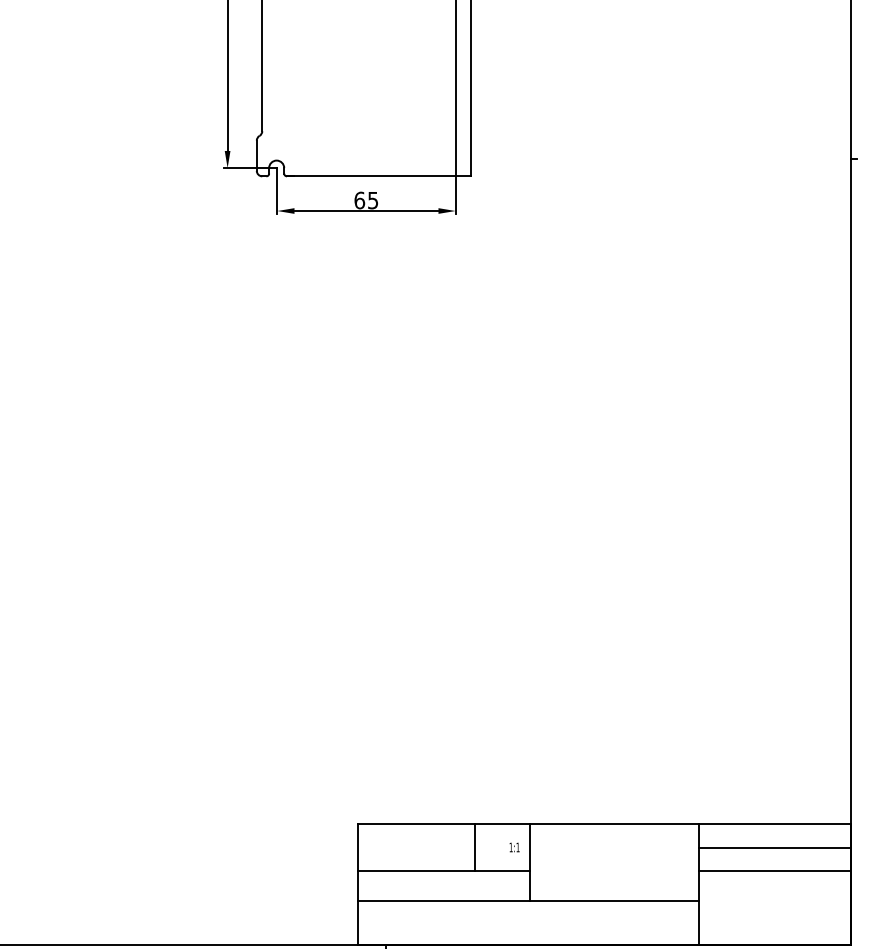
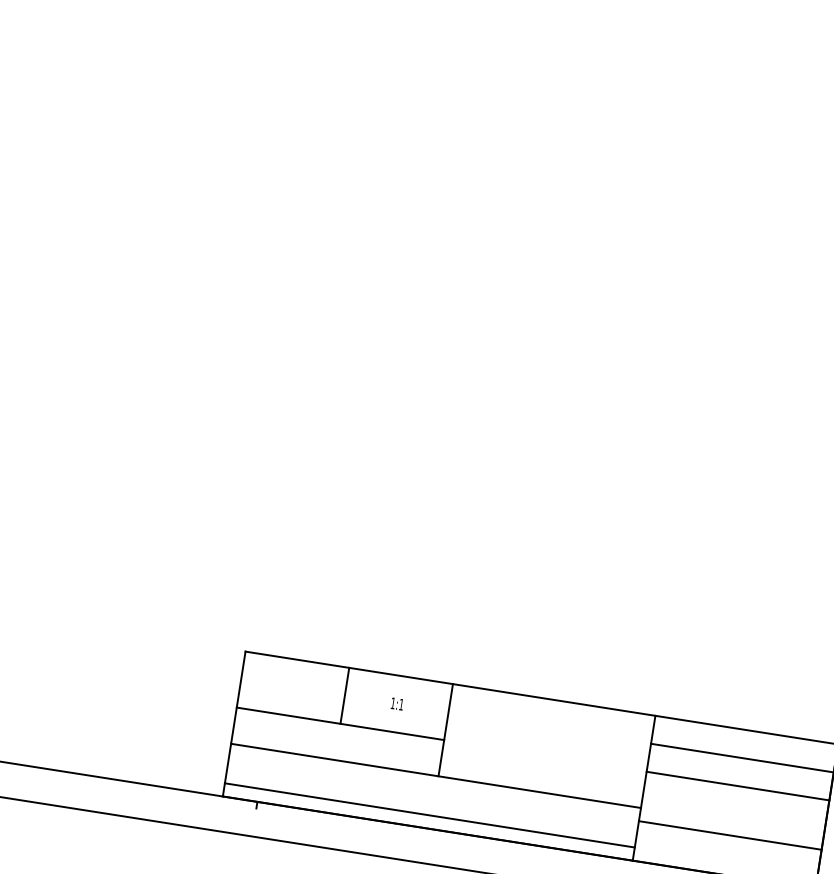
line: (474, 847) -> (344, 695), moved
text: (514, 847) -> (397, 704), moved
line: (774, 911) -> (729, 834), added
line: (527, 933) -> (429, 814), added

